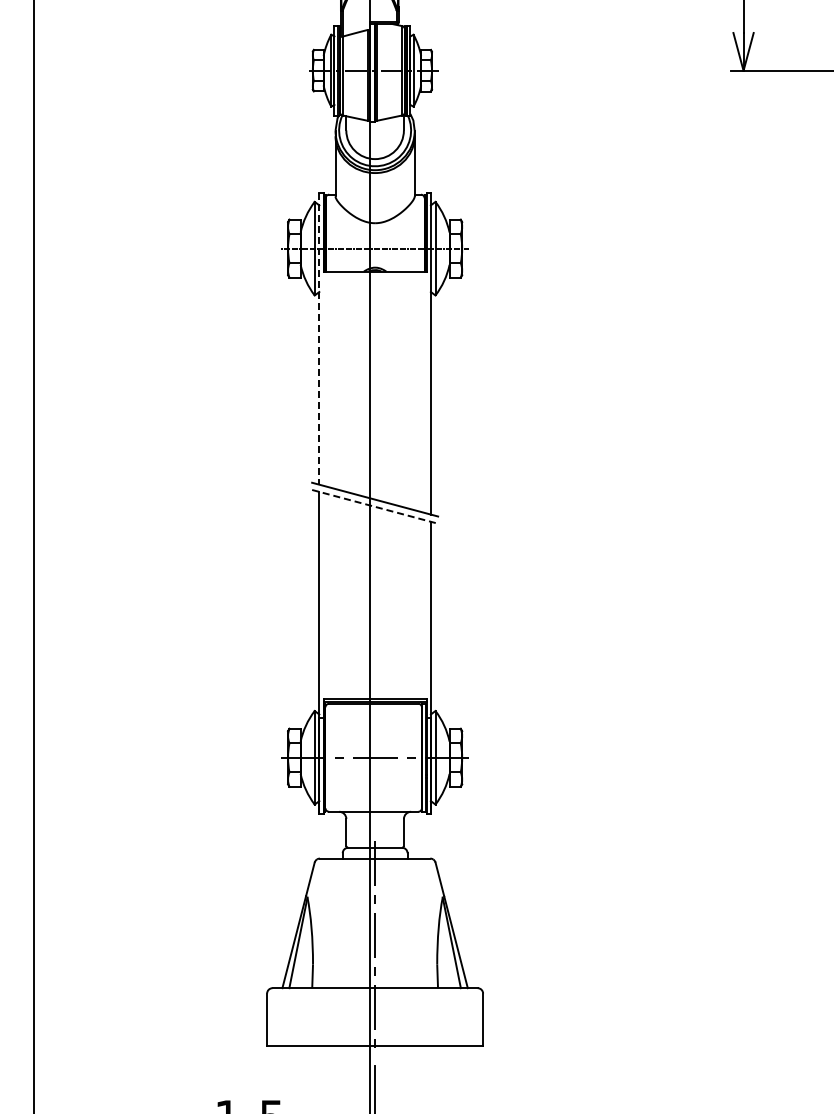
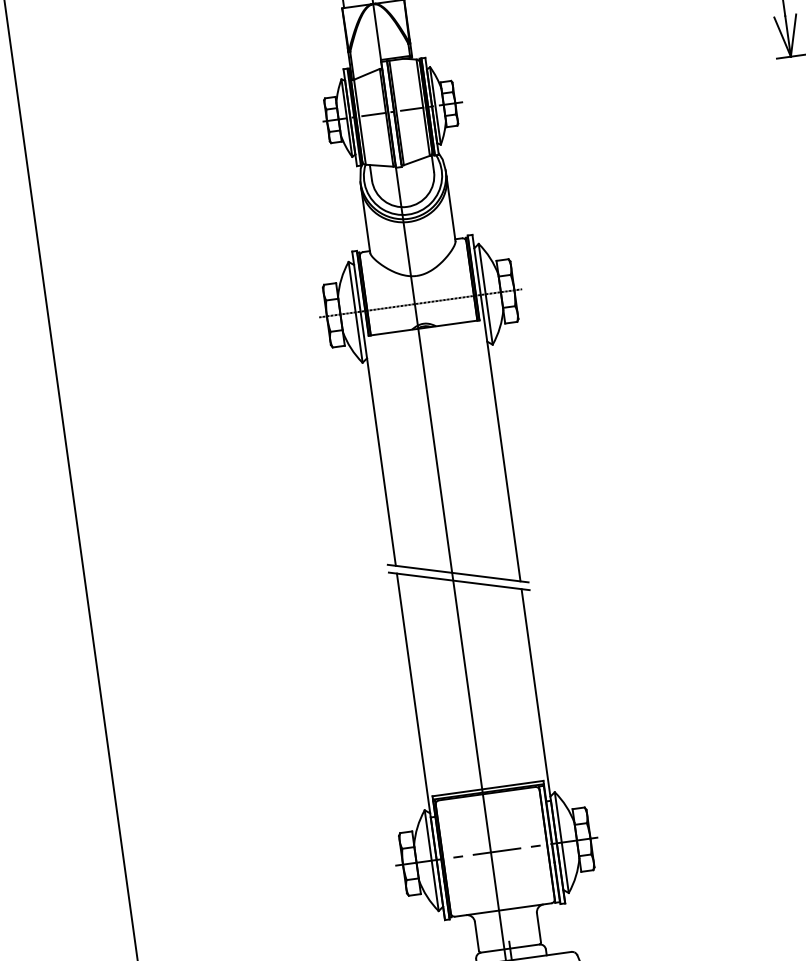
line: (319, 338) -> (374, 408), dashed -> solid
line: (375, 506) -> (459, 580), dashed -> solid

